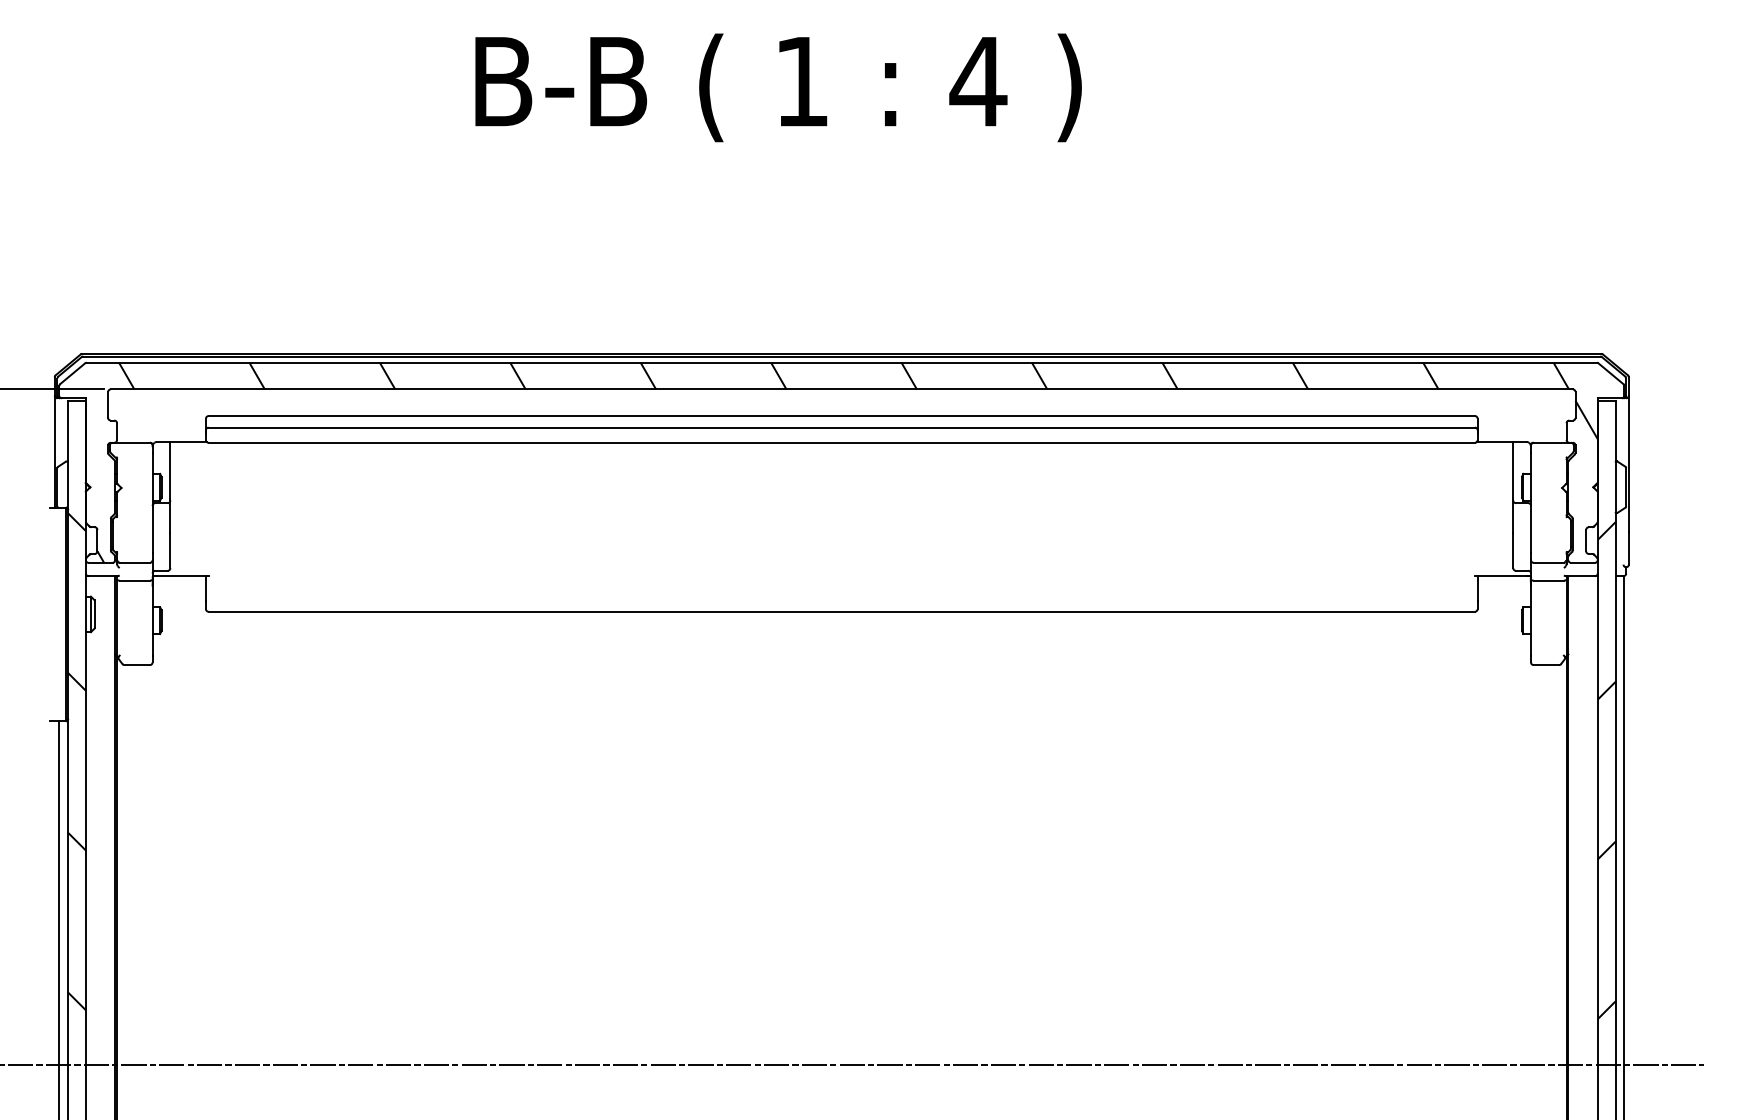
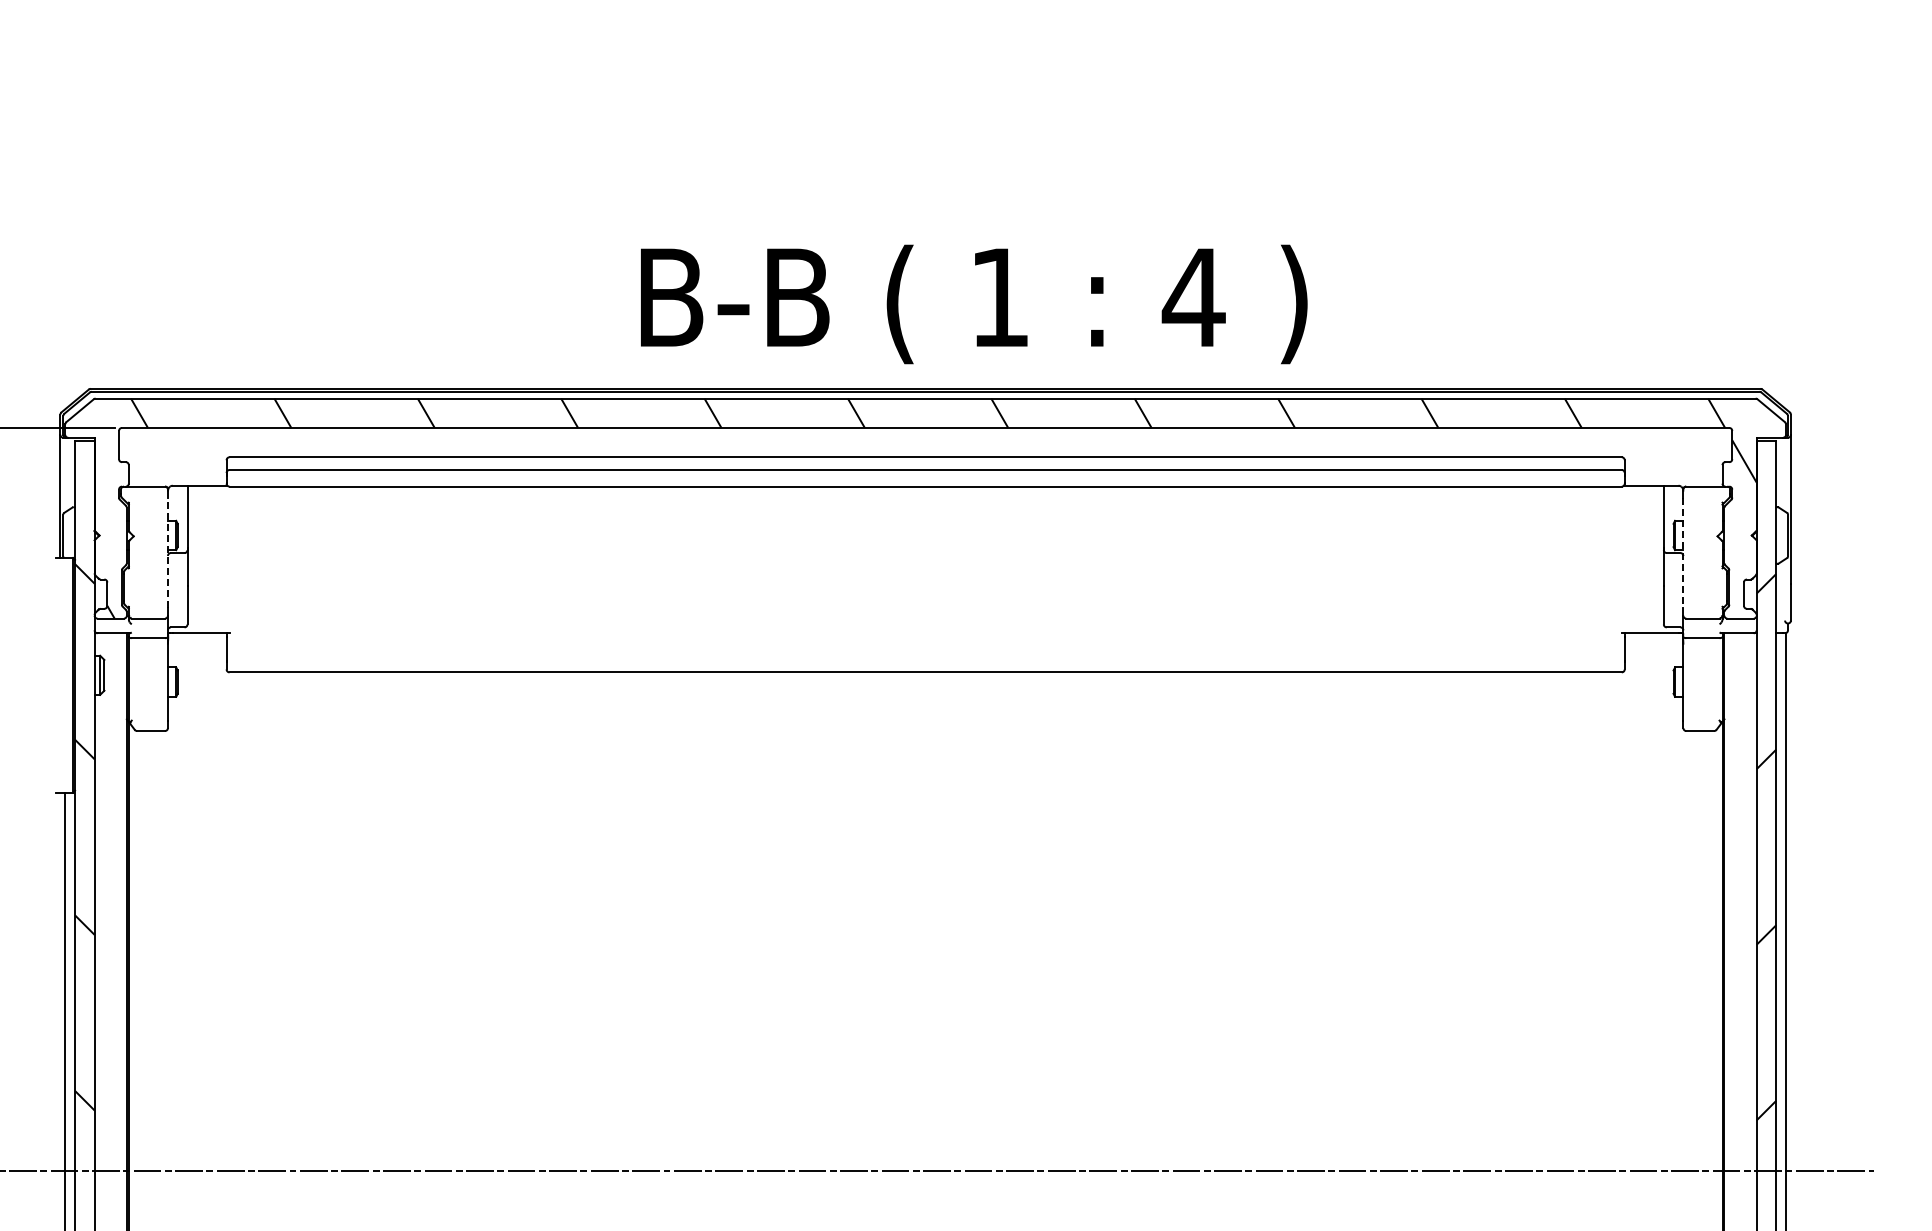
text: (778, 87) -> (974, 304), moved
line: (152, 502) -> (167, 552), solid -> dashed
line: (1531, 502) -> (1683, 552), solid -> dashed

